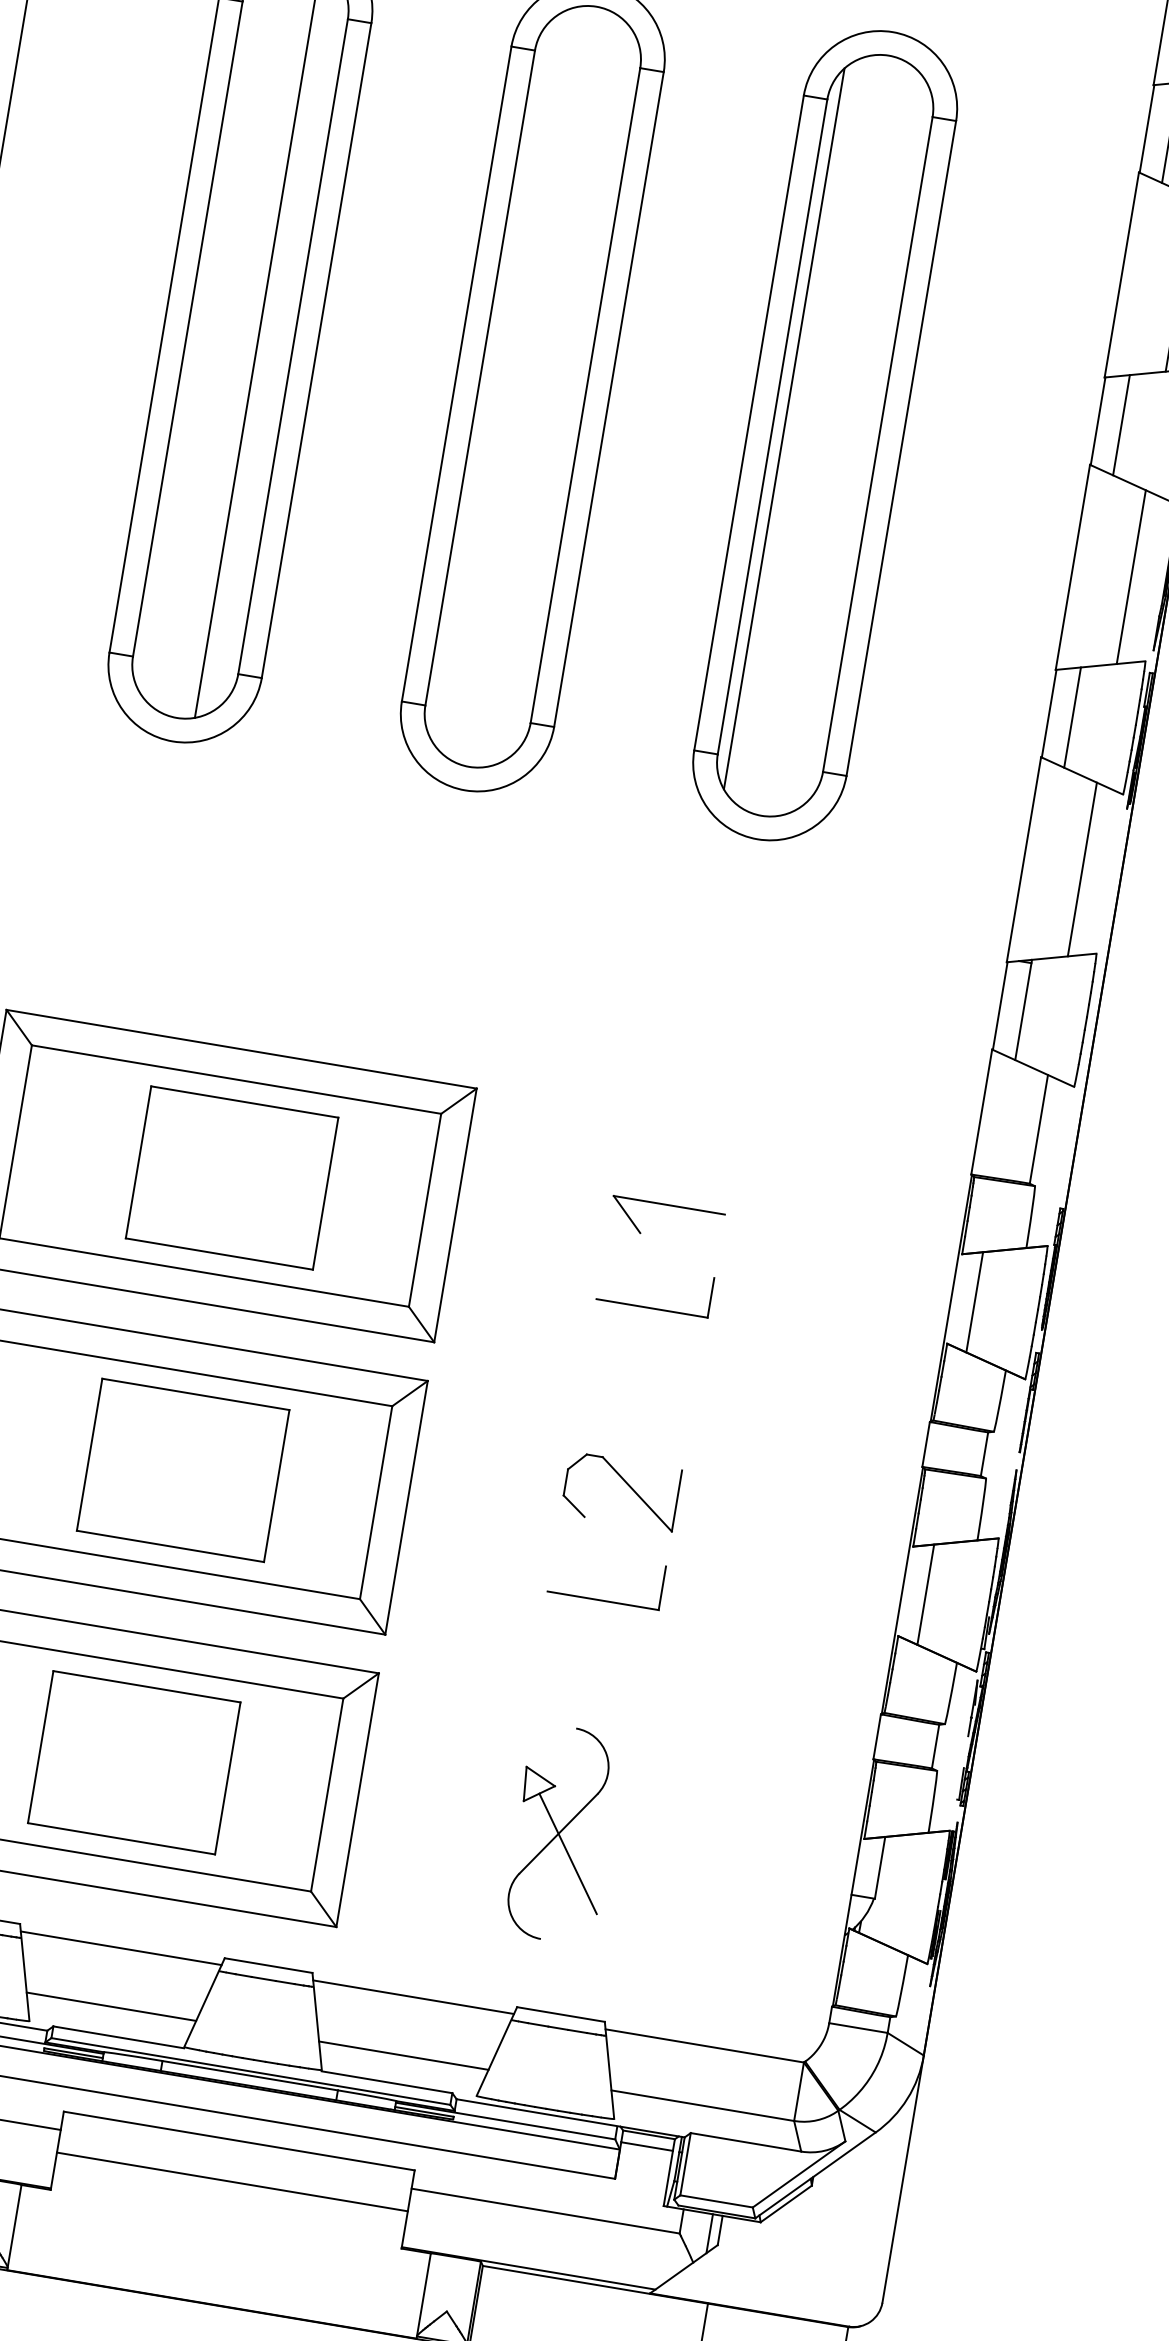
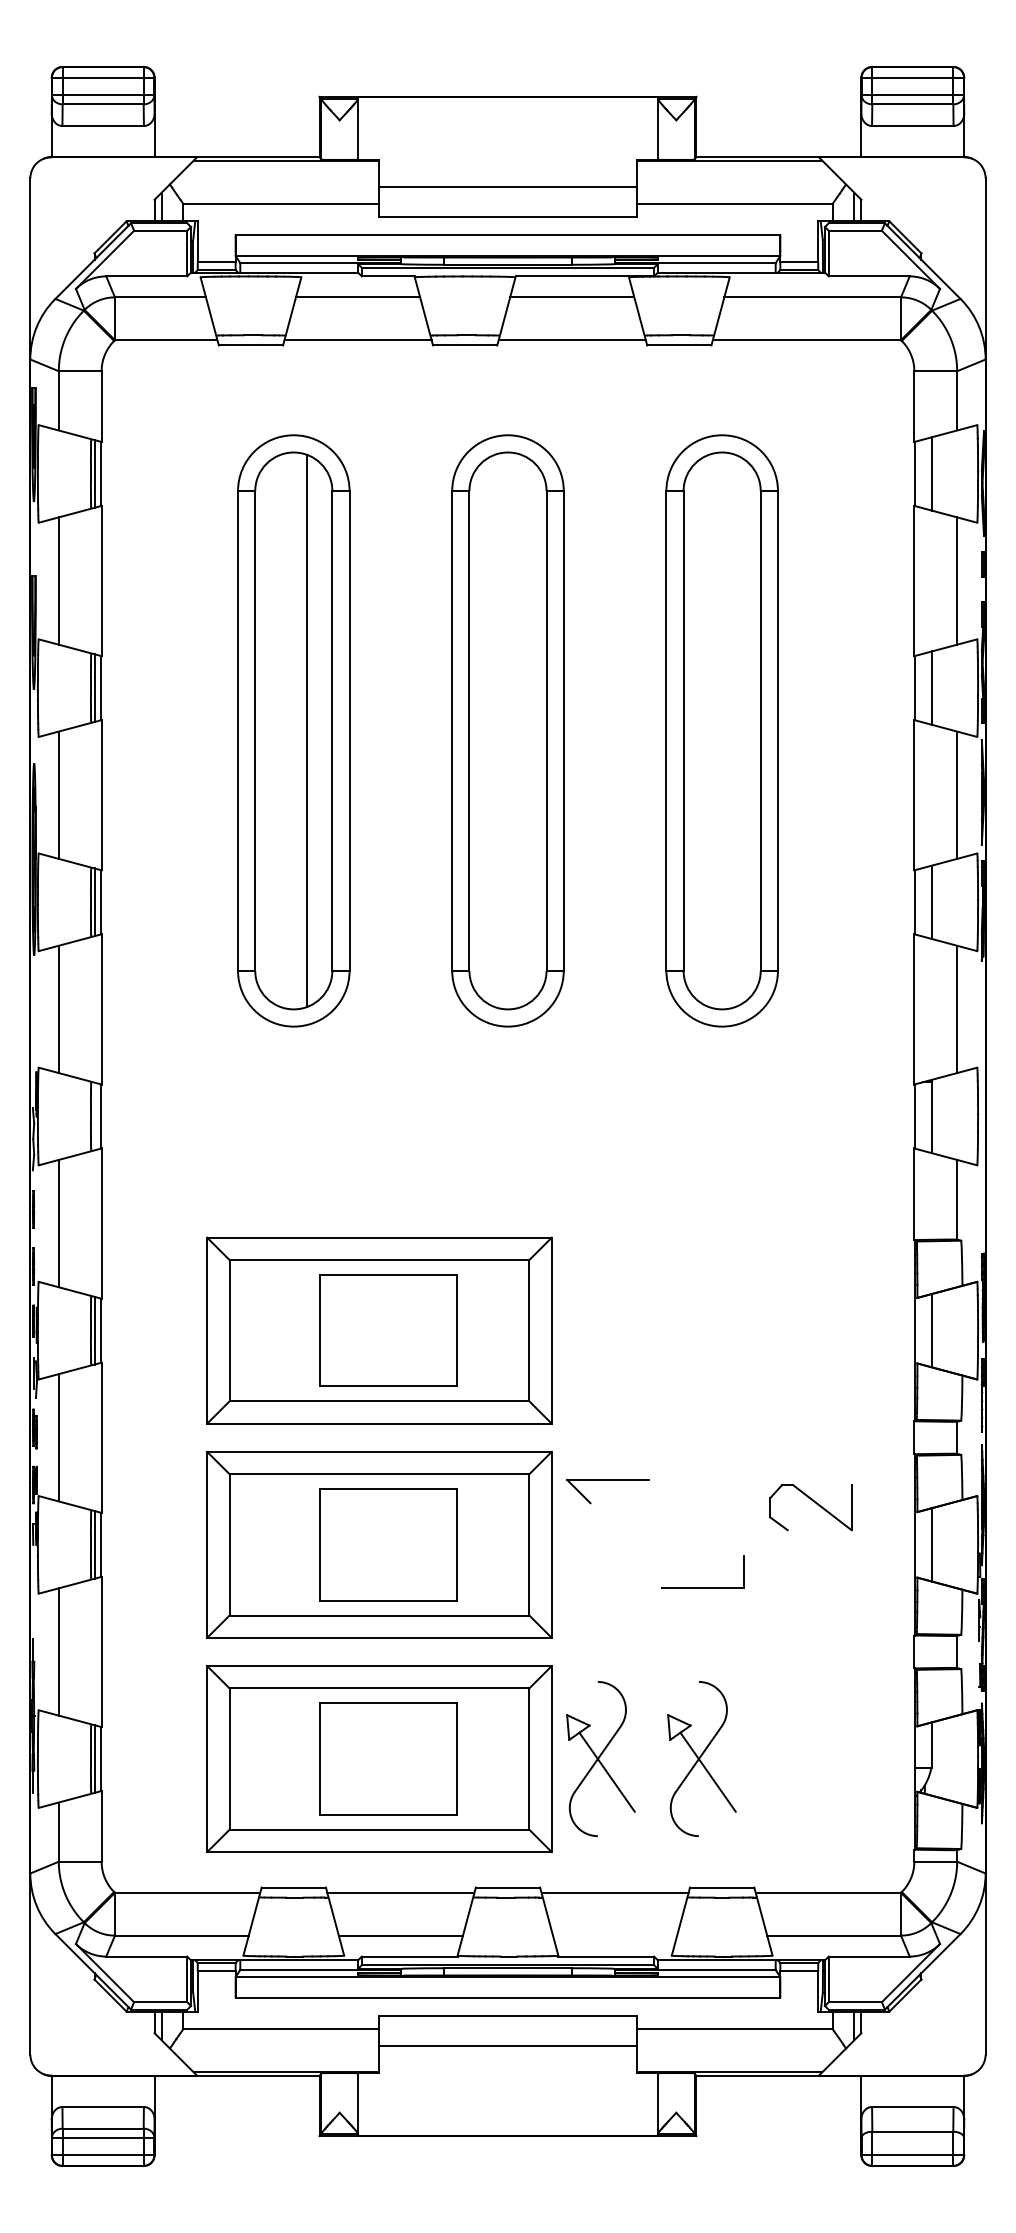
line: (784, 428) -> (692, 730), removed
part: (668, 1205) -> (607, 1480), moved
part: (651, 1308) -> (702, 1373), removed
part: (625, 1483) -> (812, 1501), moved
part: (424, 1810) -> (600, 1758), added
line: (404, 2055) -> (615, 1935), removed

